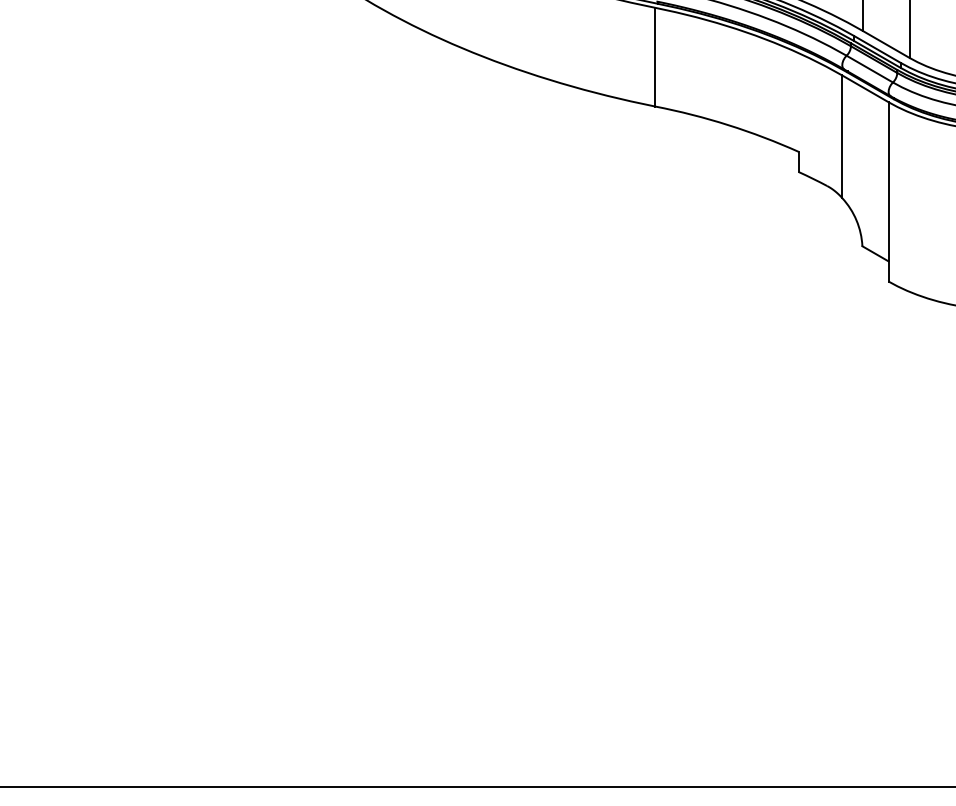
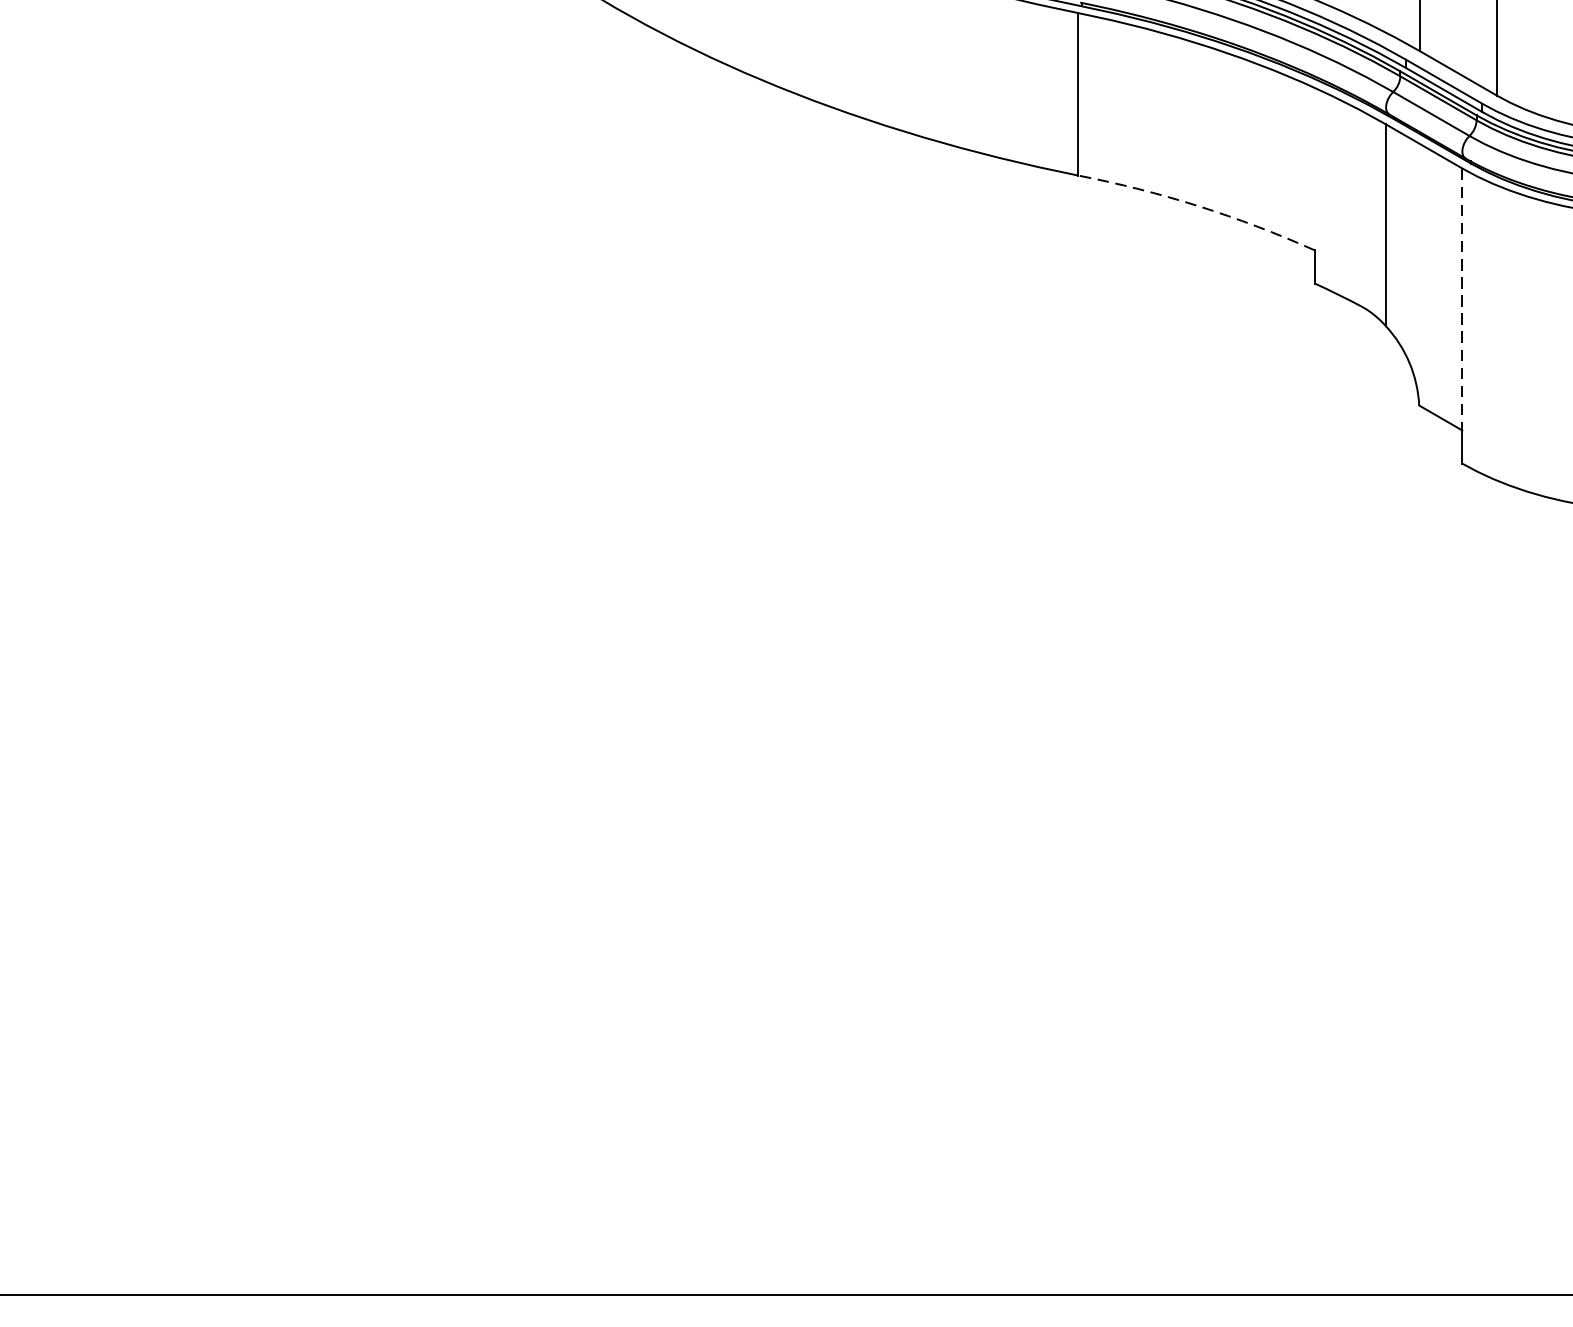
arc: (728, 125) -> (1198, 206), solid -> dashed
line: (888, 181) -> (1462, 298), solid -> dashed

